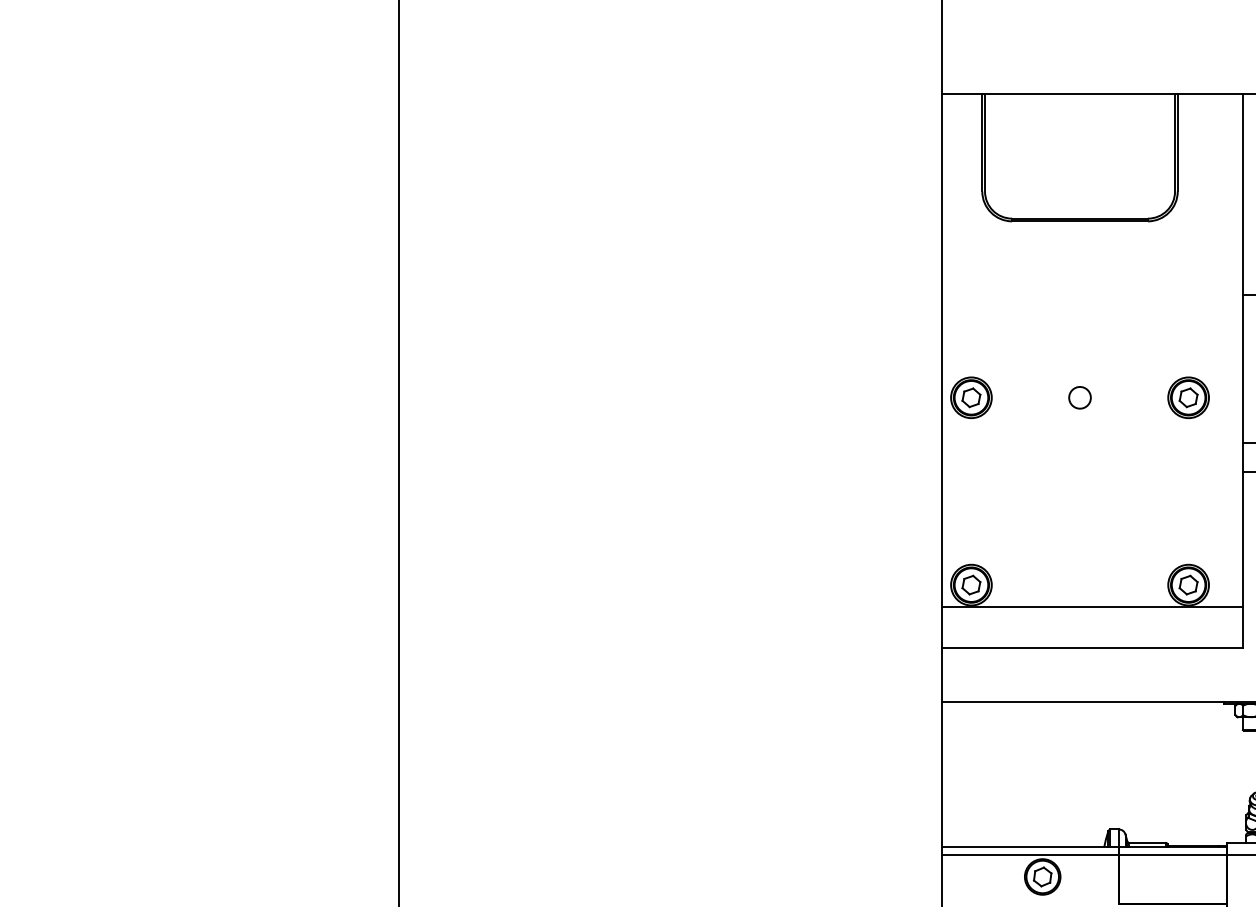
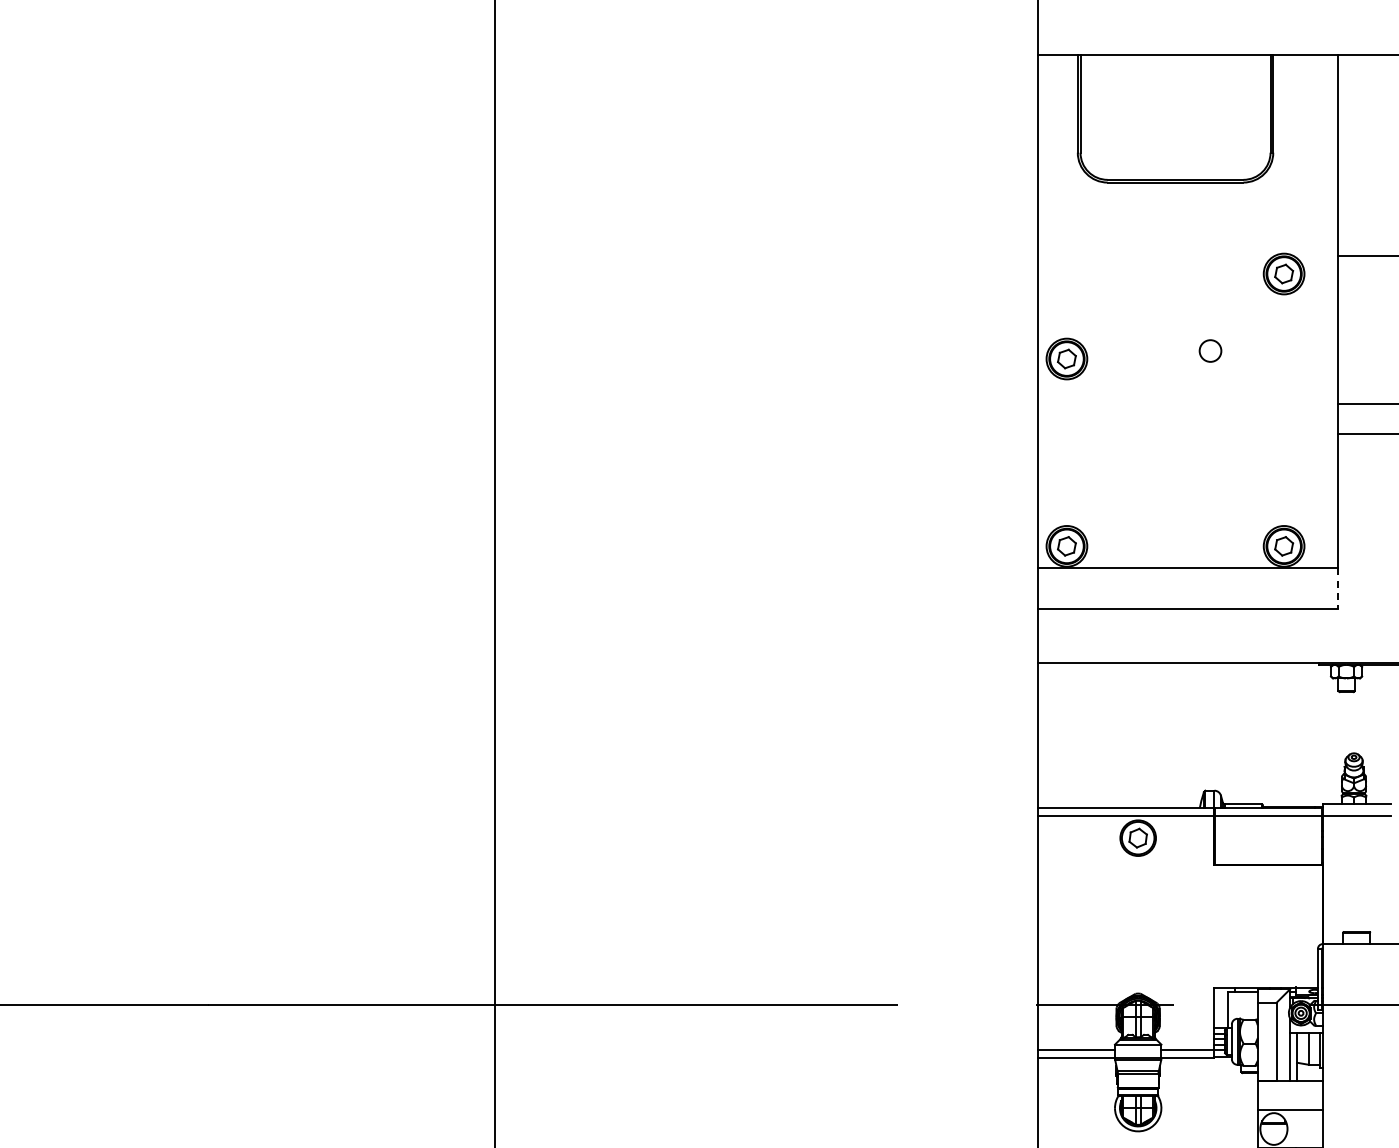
circle: (1080, 397) -> (1210, 350), moved
part: (1188, 397) -> (1283, 273), moved
line: (1243, 627) -> (1338, 588), solid -> dashed

